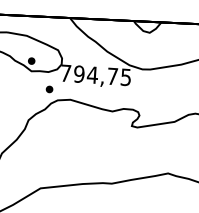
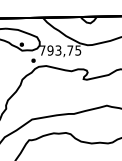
text: (92, 75) -> (58, 50), 794,75 -> 793,75

